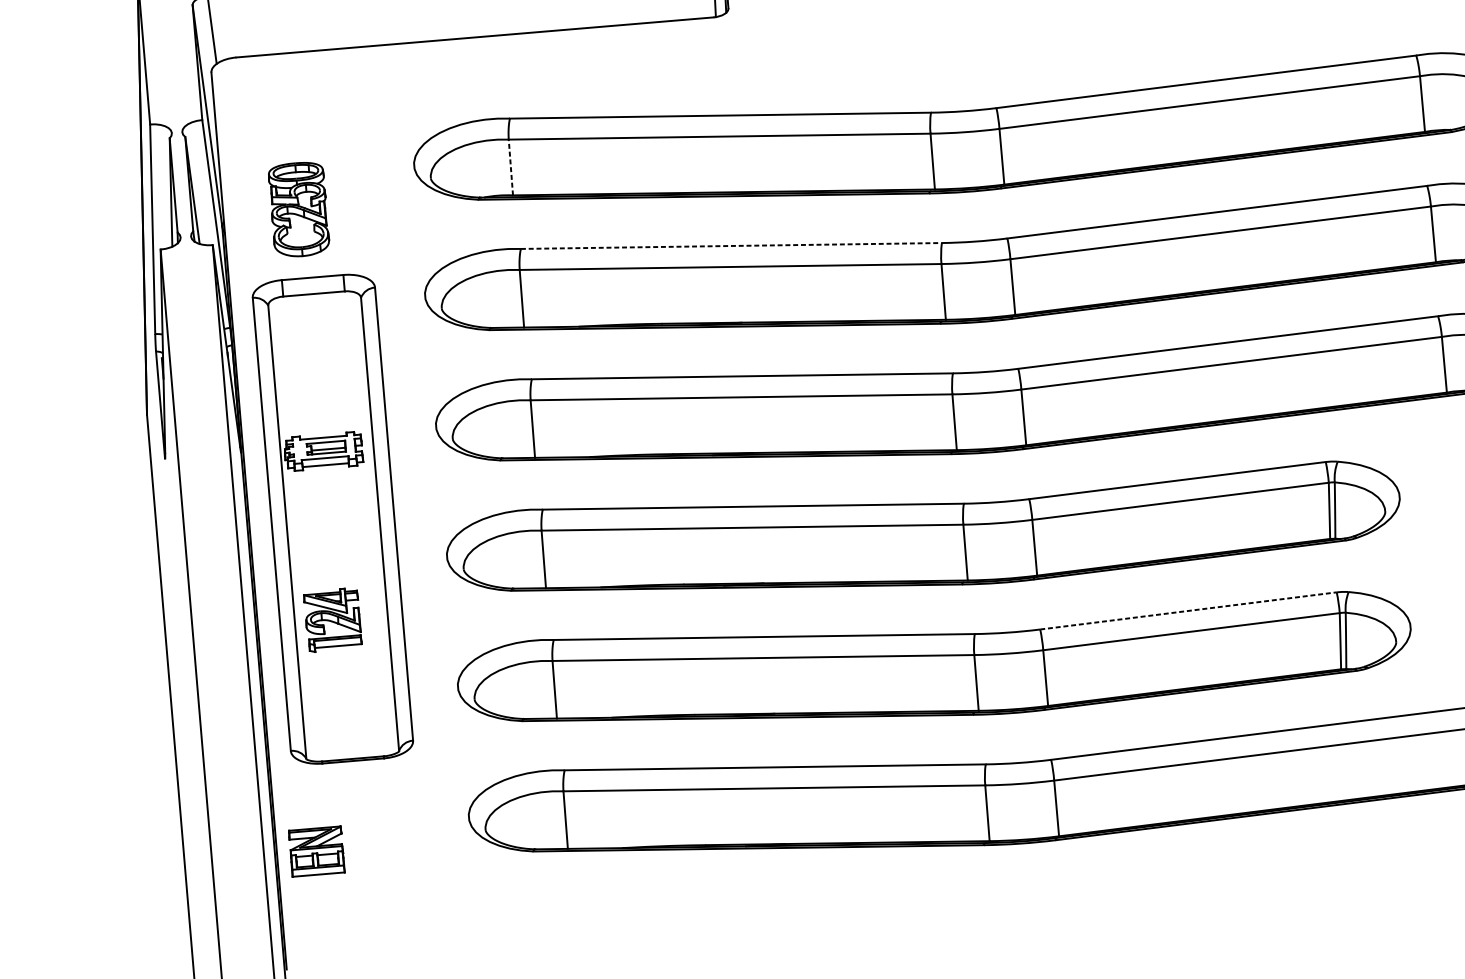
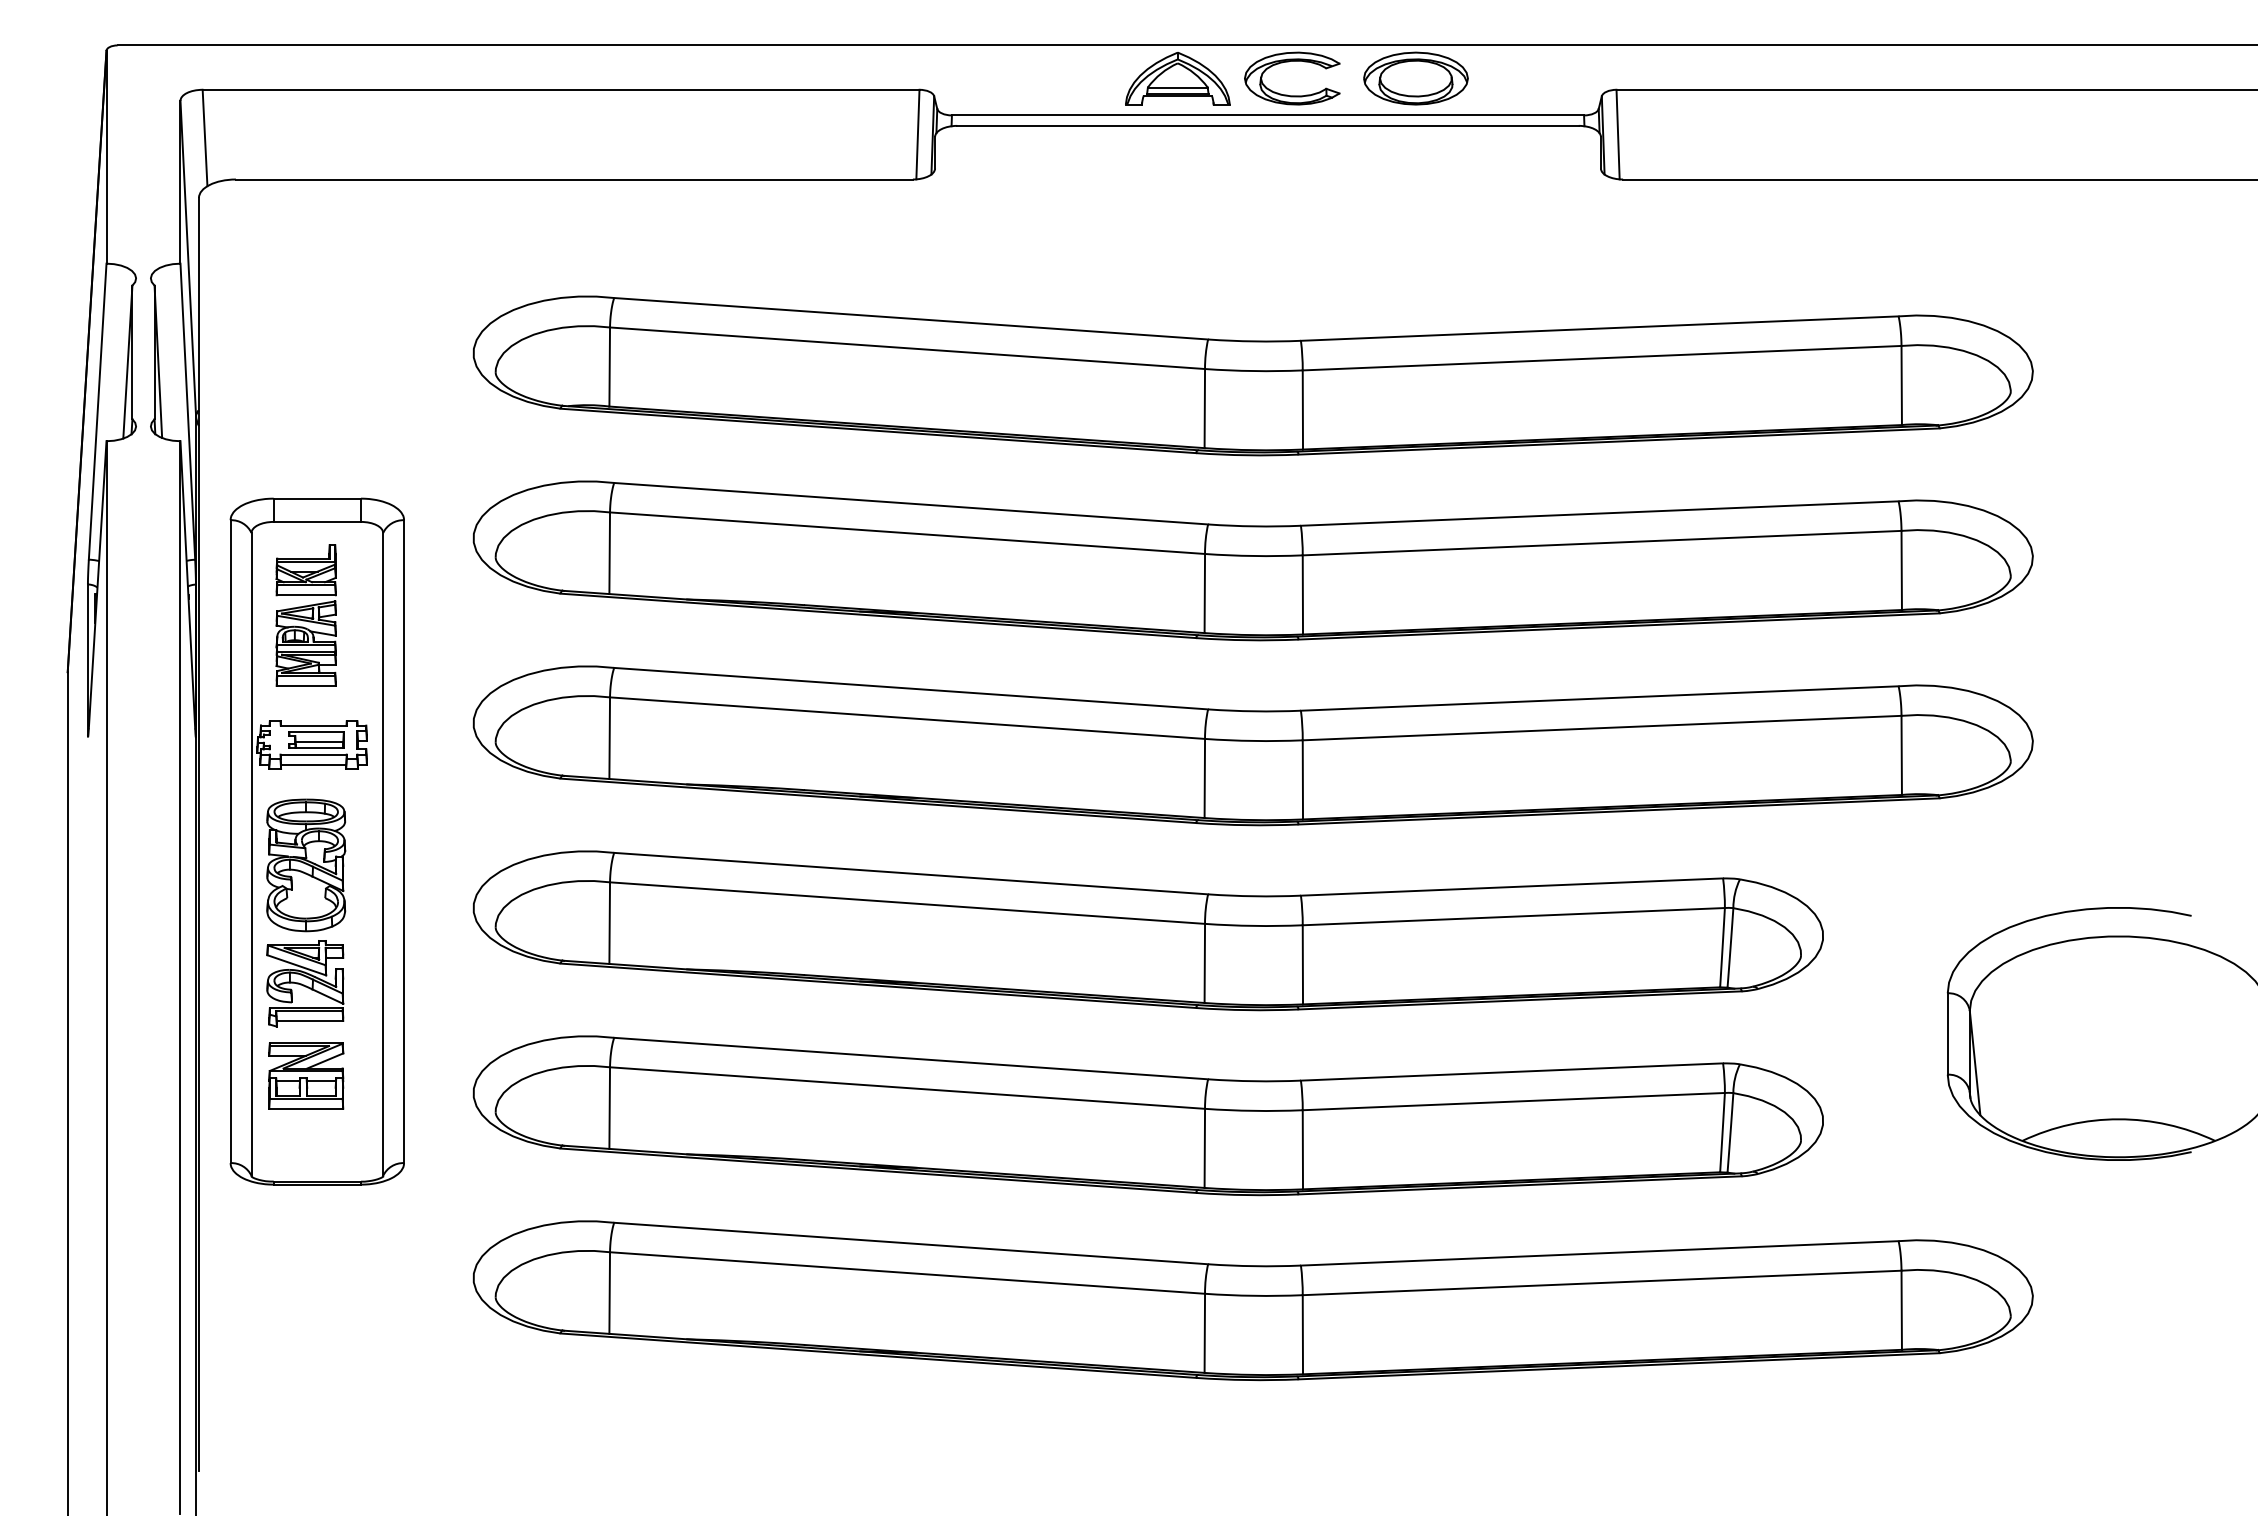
line: (510, 167) -> (609, 367), dashed -> solid
part: (299, 209) -> (306, 865), moved
line: (731, 245) -> (911, 503), dashed -> solid
part: (311, 360) -> (305, 615), added
line: (1188, 610) -> (1512, 1071), dashed -> solid
part: (316, 851) -> (306, 1075), moved

